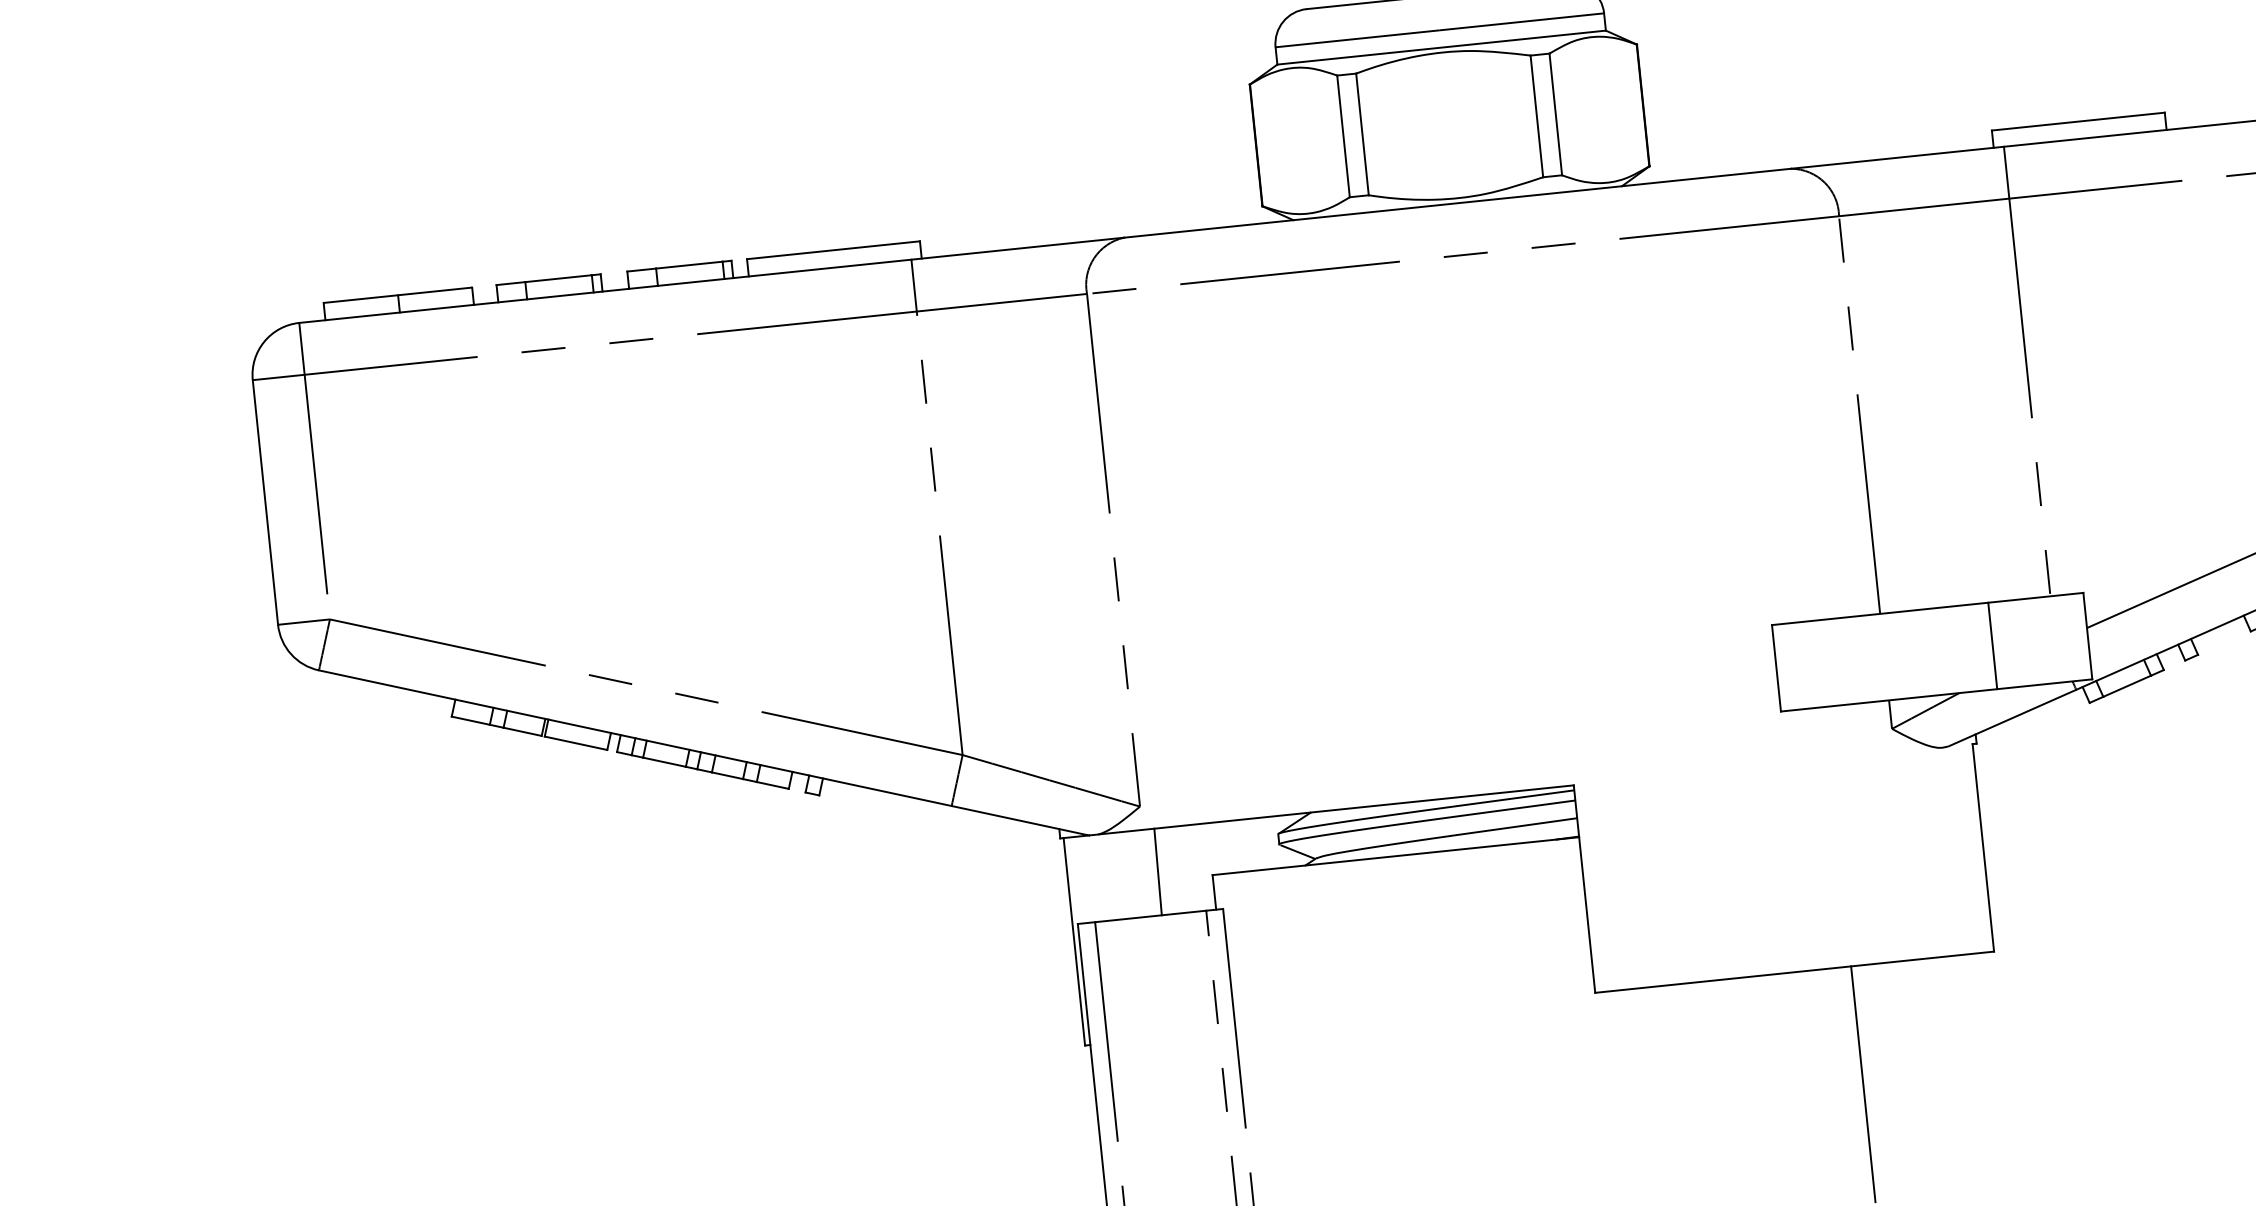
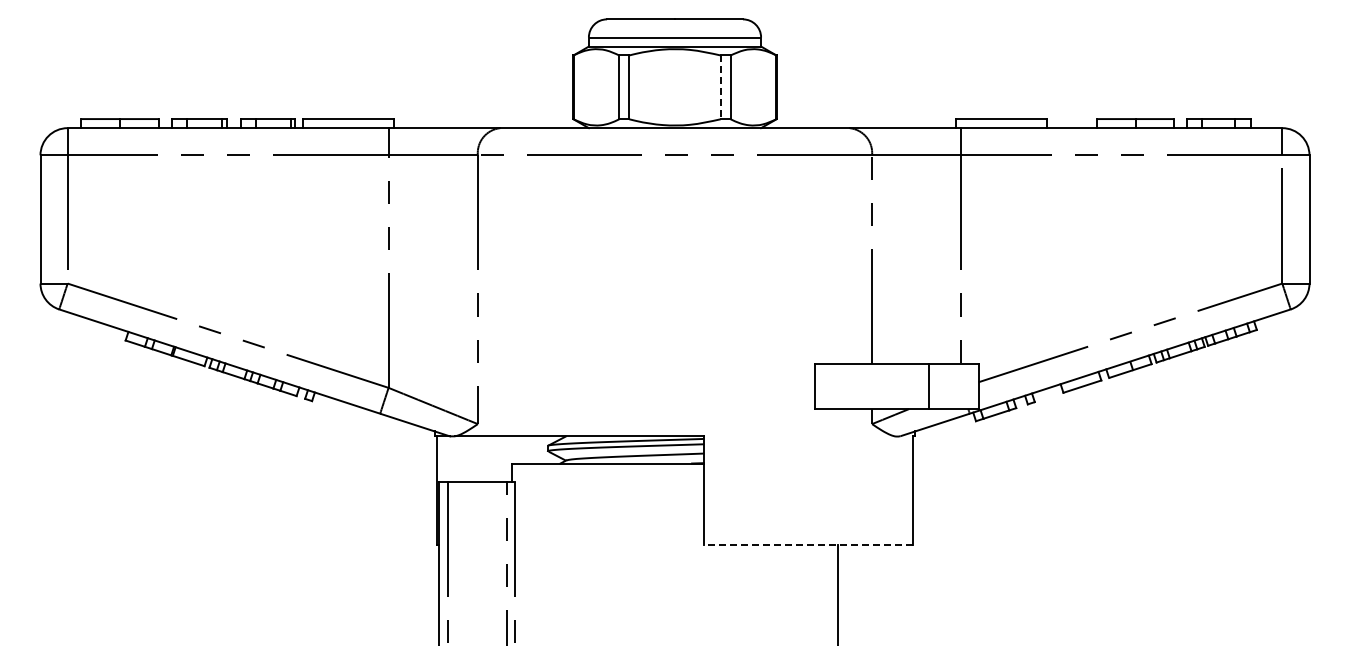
line: (1536, 116) -> (720, 87), solid -> dashed
line: (1157, 871) -> (483, 458), removed
line: (1794, 972) -> (808, 545), solid -> dashed

